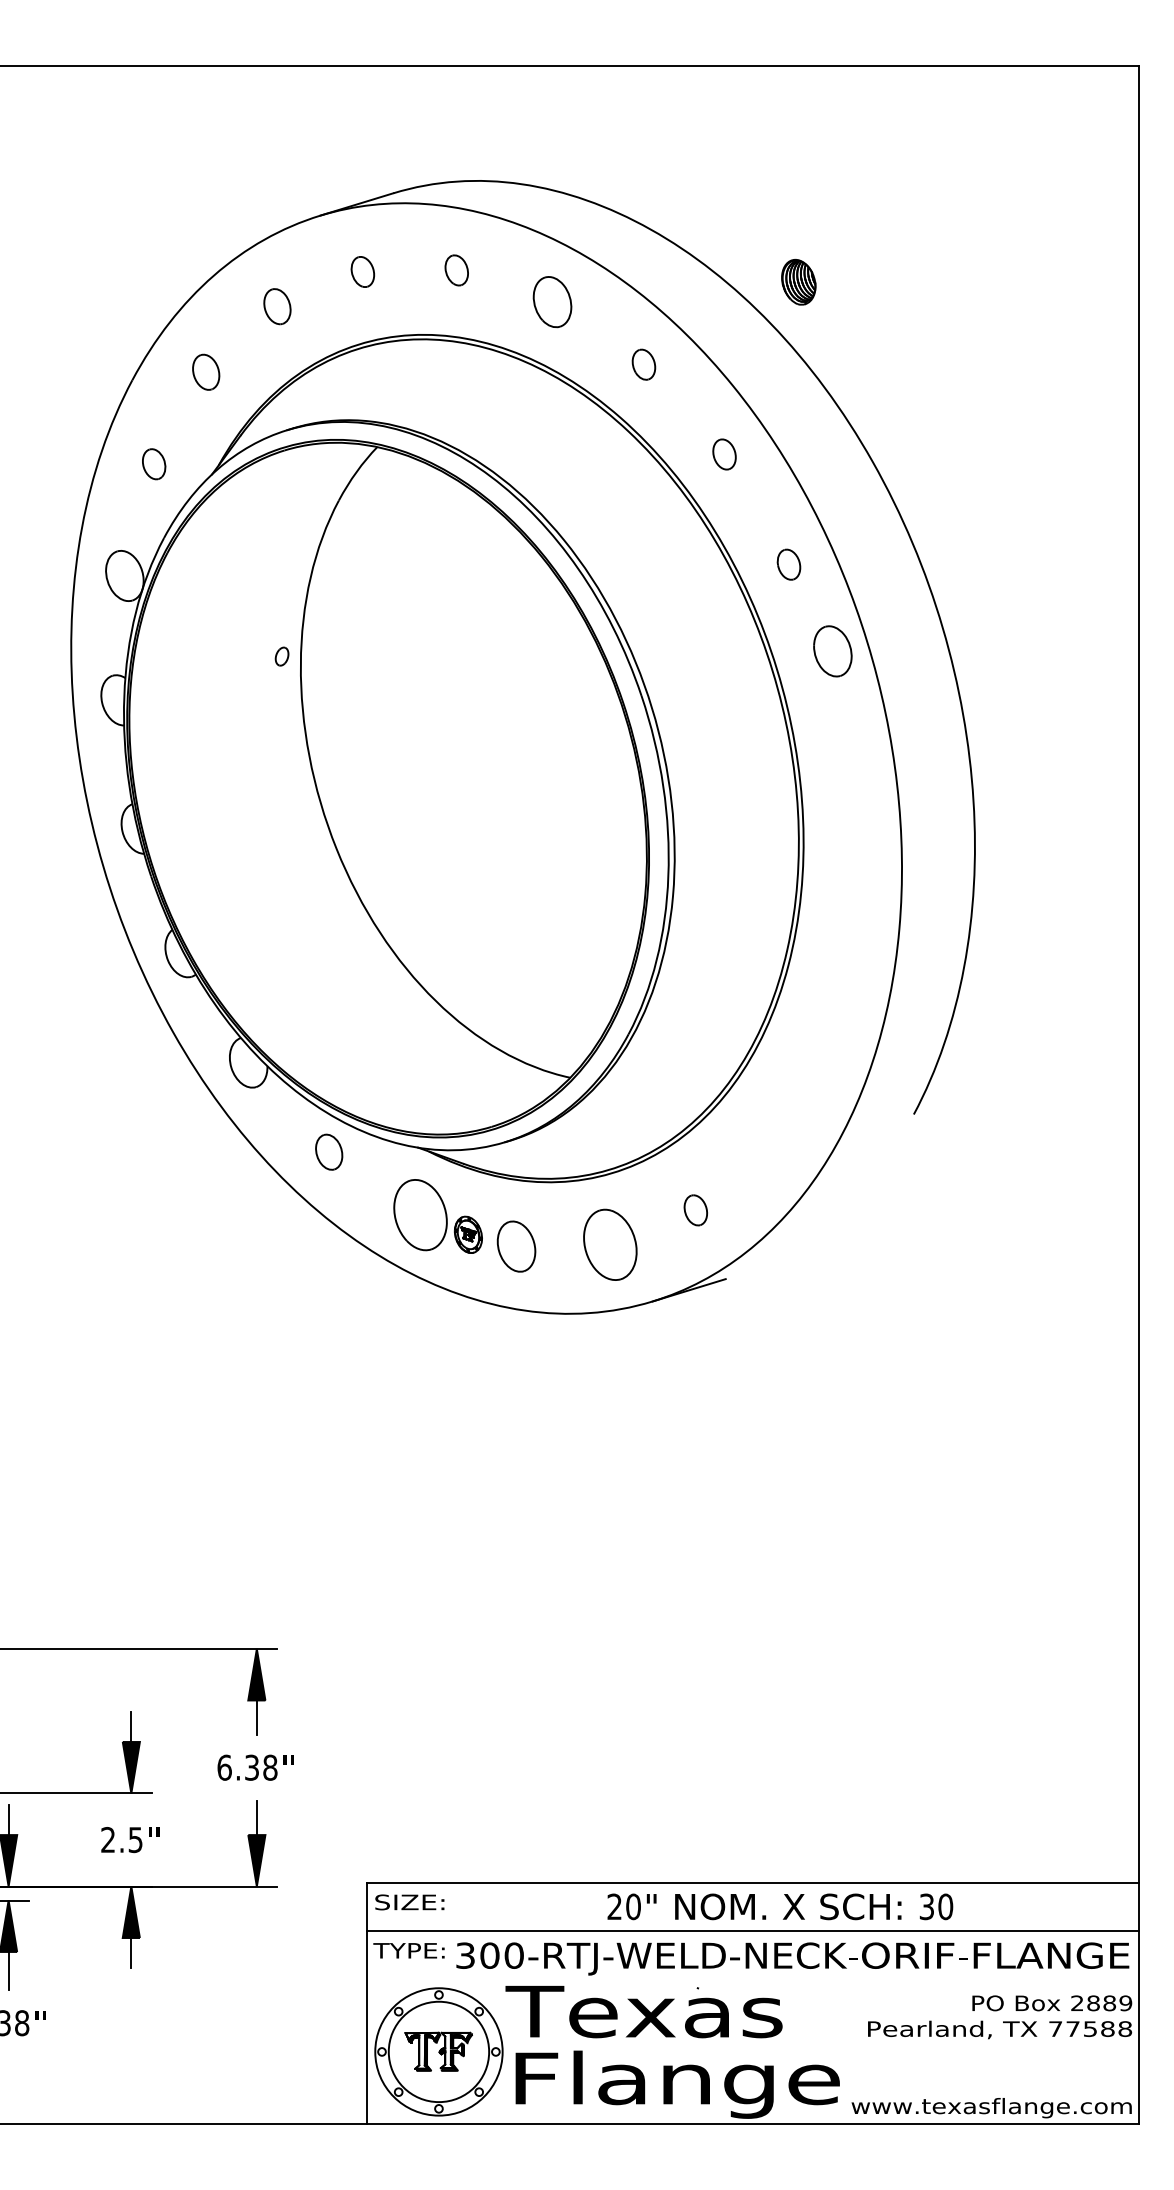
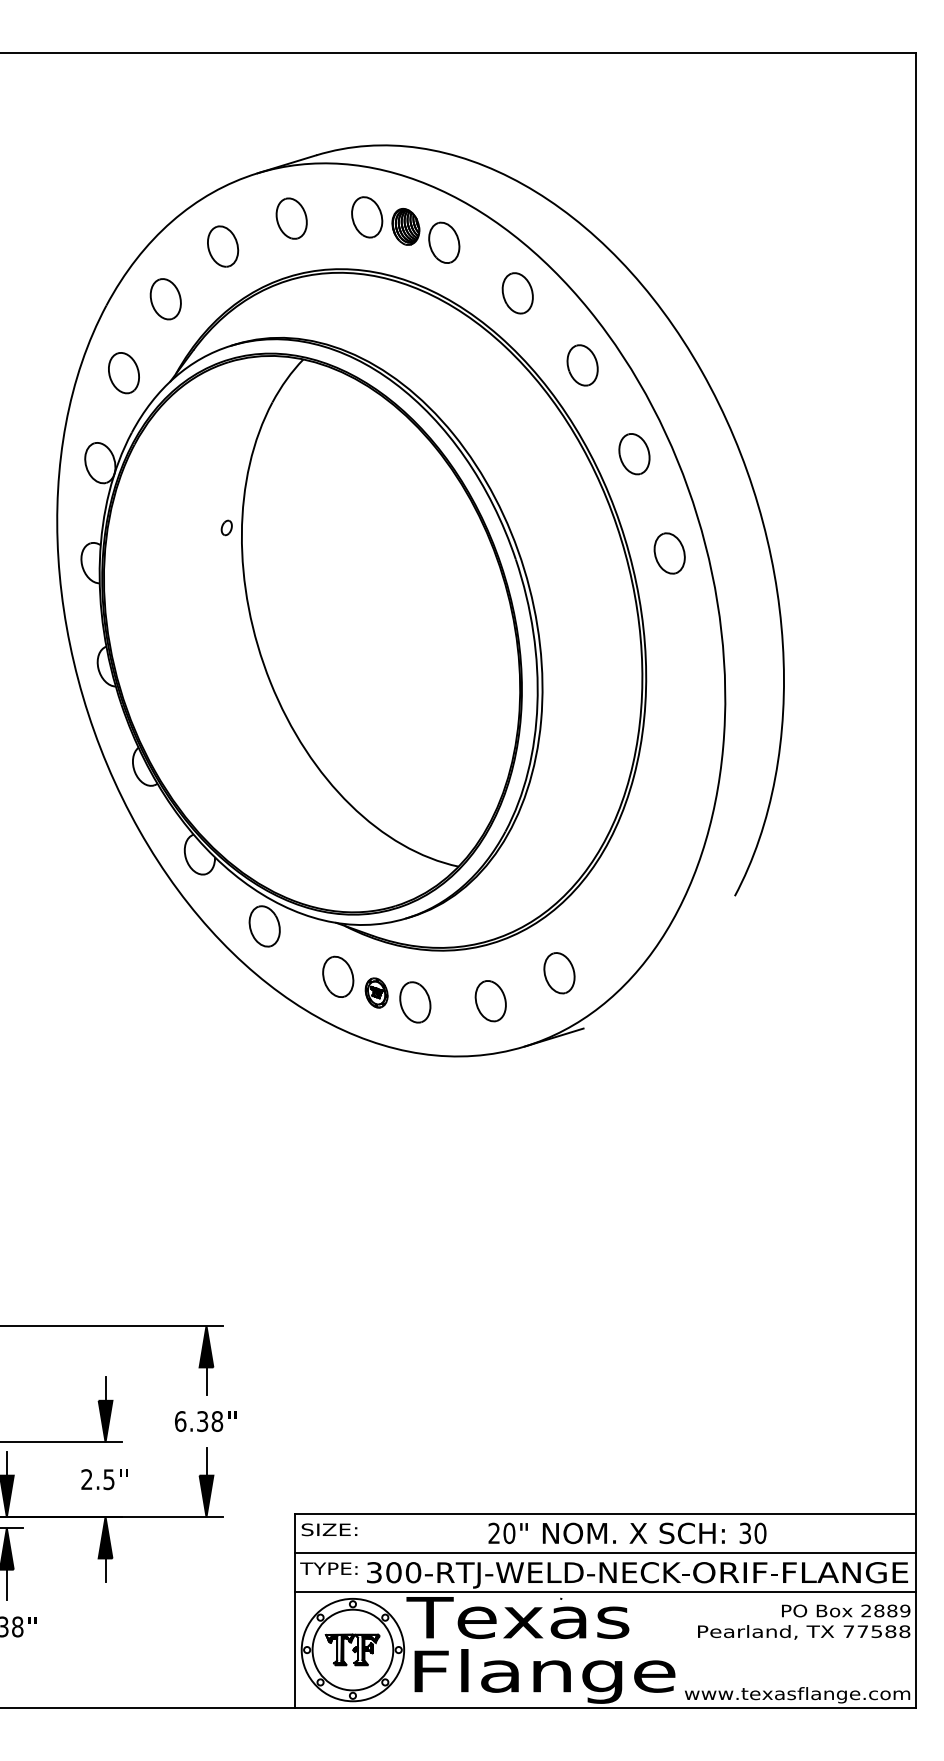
part: (456, 270) -> (367, 217), size x1.67
part: (362, 271) -> (291, 218), size x1.67
part: (798, 282) -> (405, 227), moved
part: (277, 306) -> (223, 246), size x1.43
part: (643, 364) -> (517, 293), size x1.67
part: (205, 372) -> (165, 299), size x1.43
part: (724, 454) -> (582, 365), size x1.67
part: (153, 464) -> (123, 373), size x1.67
part: (788, 564) -> (634, 453), size x1.67
part: (832, 651) -> (669, 553), moved
part: (328, 1152) -> (264, 926), size x1.43
part: (695, 1210) -> (559, 973), size x1.67
part: (420, 1214) -> (338, 976), size x0.71
part: (610, 1245) -> (490, 1001), size x0.71
line: (752, 1979) -> (605, 1591), added

